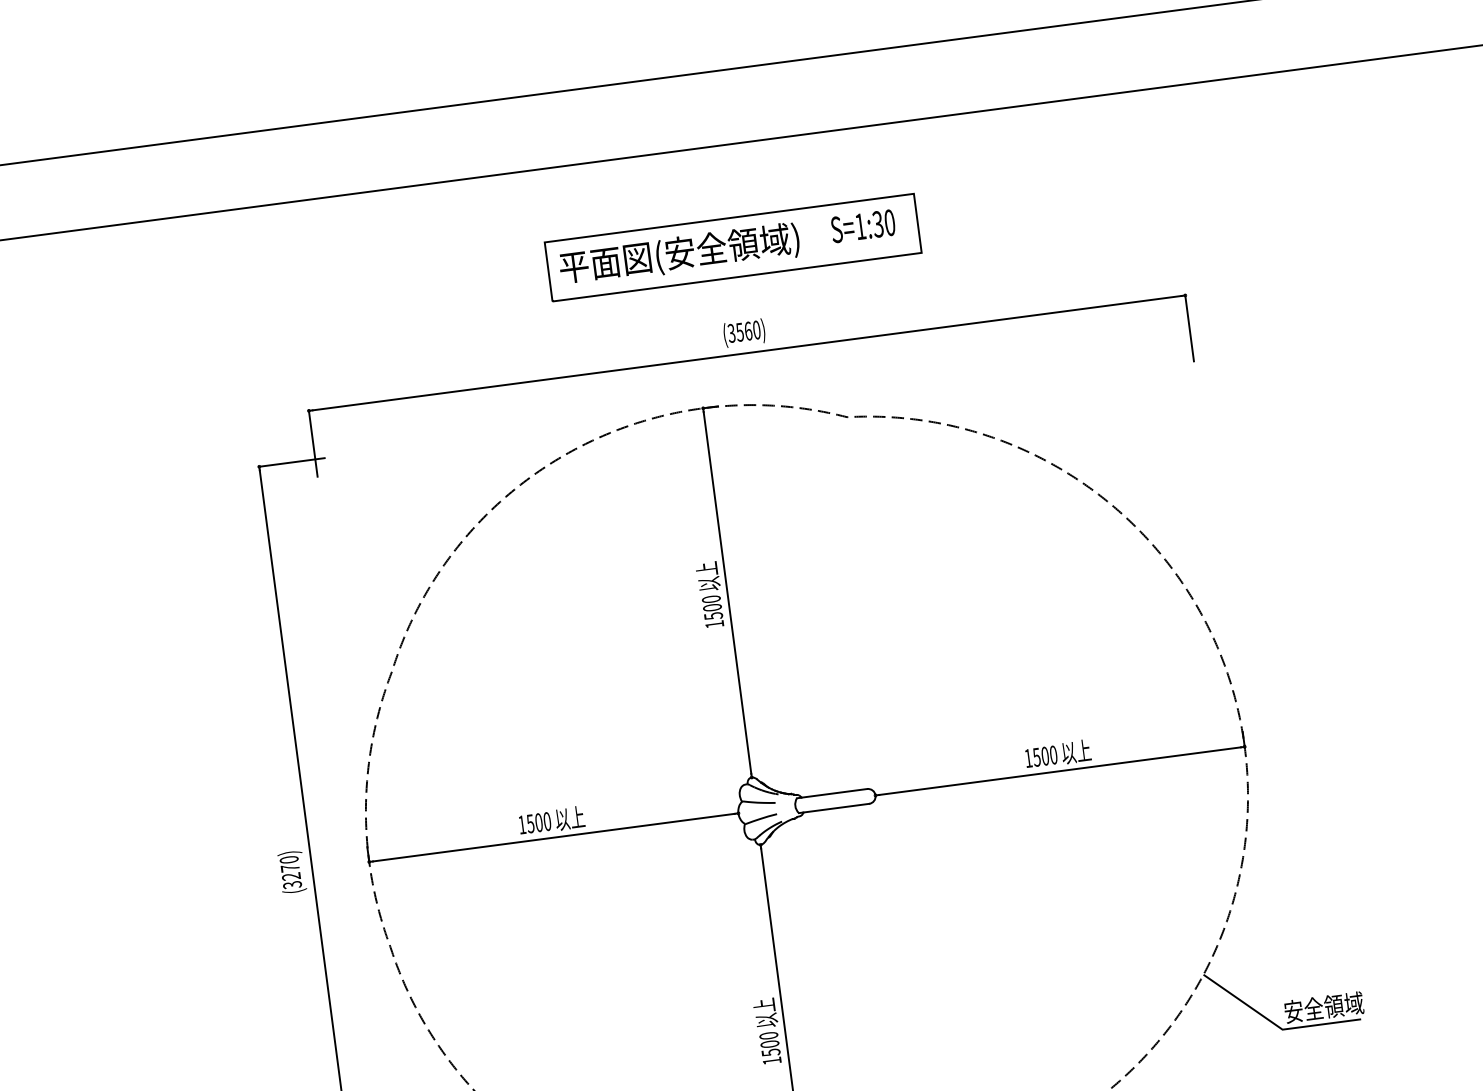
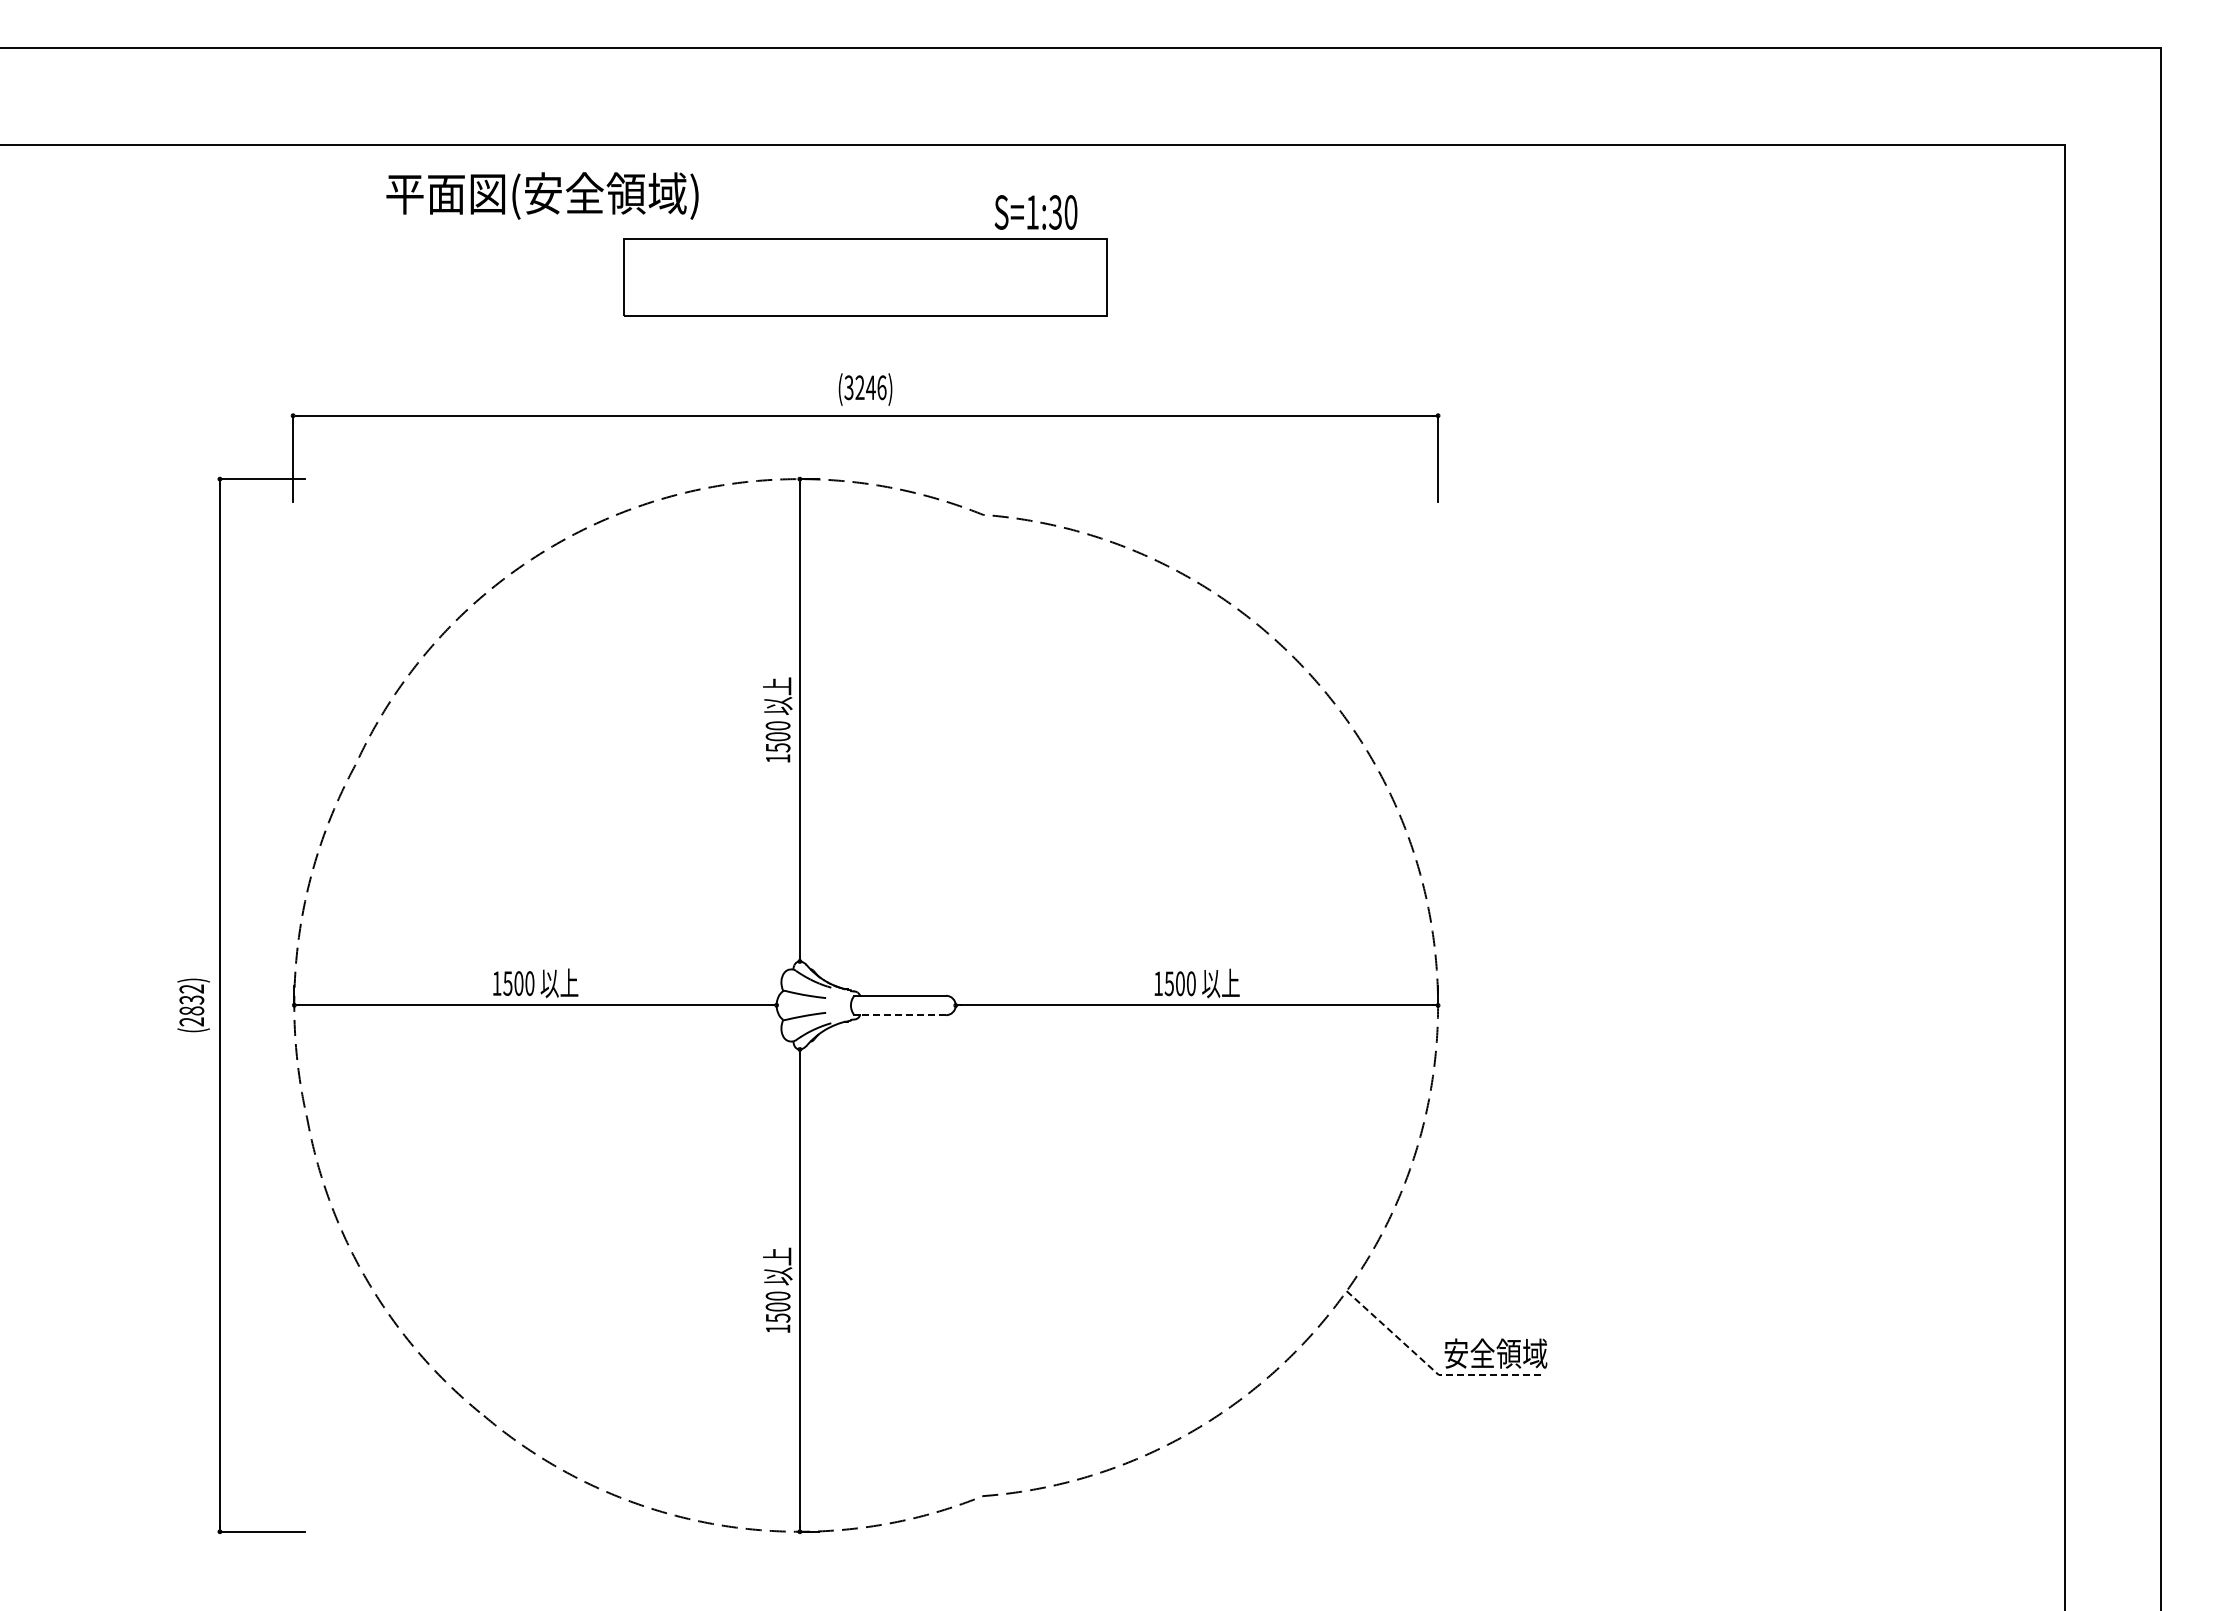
text: (862, 226) -> (1035, 212), moved
text: (679, 254) -> (542, 195), moved
text: (748, 331) -> (870, 387), (3560) -> (3246)
line: (836, 808) -> (903, 1015), solid -> dashed
text: (290, 872) -> (191, 1005), (3270) -> (2832)
line: (1276, 1025) -> (1431, 1368), solid -> dashed

